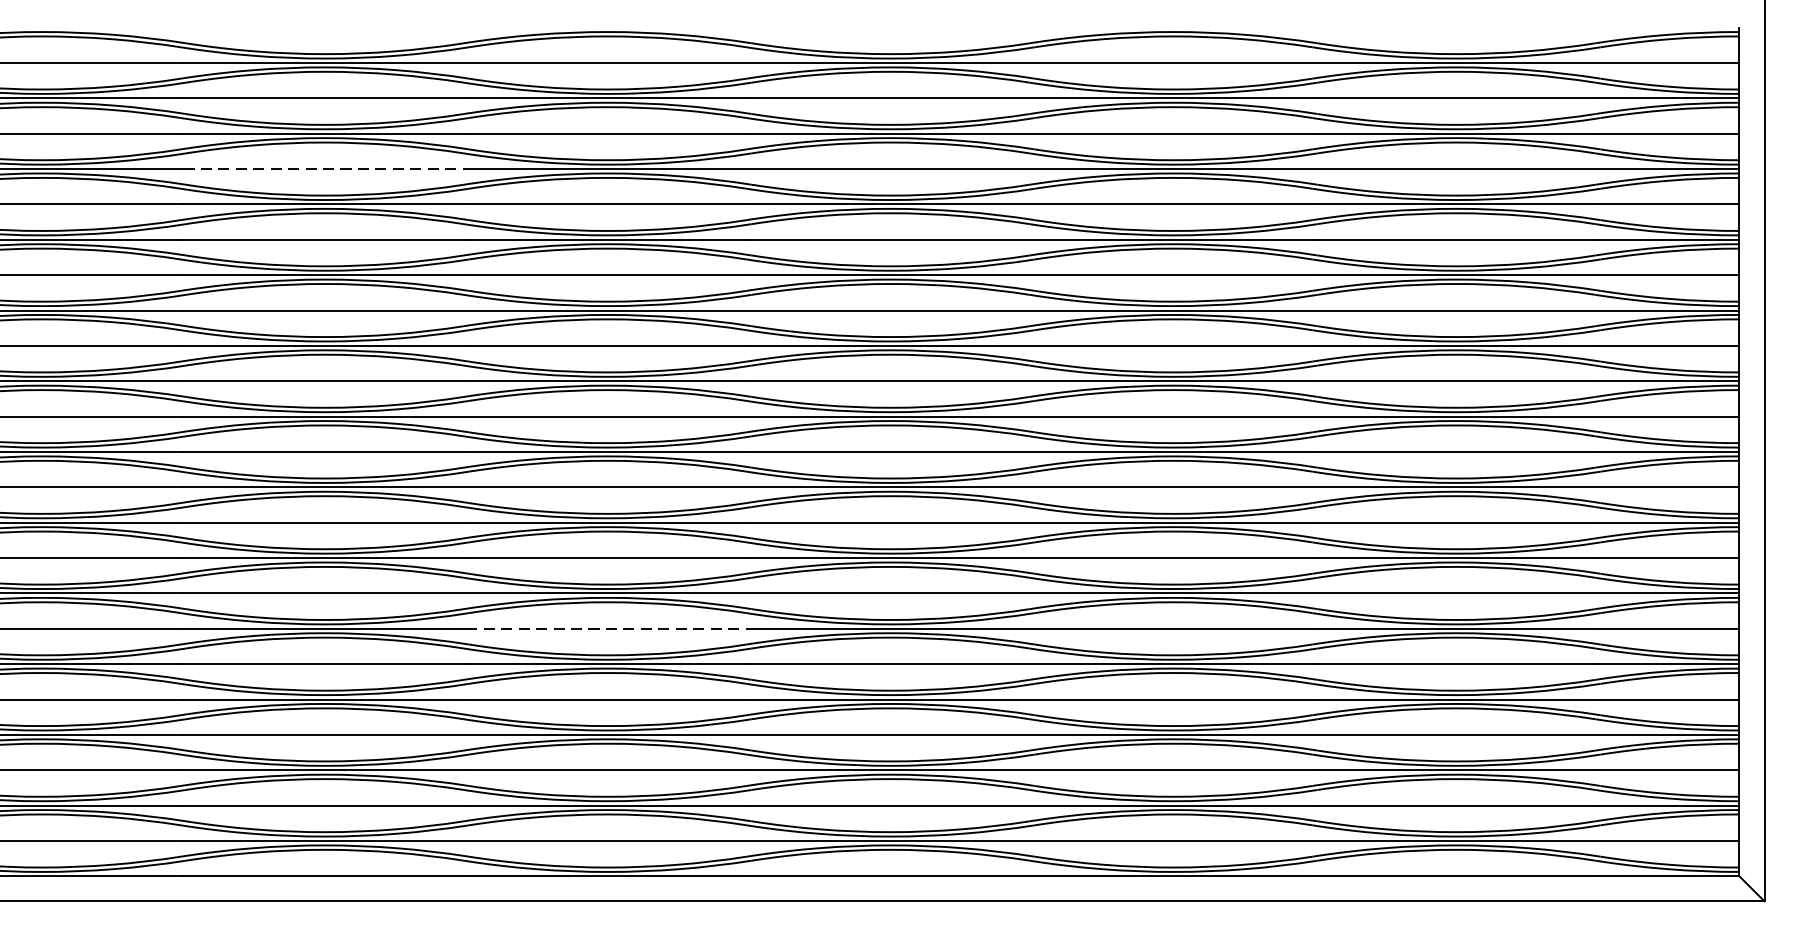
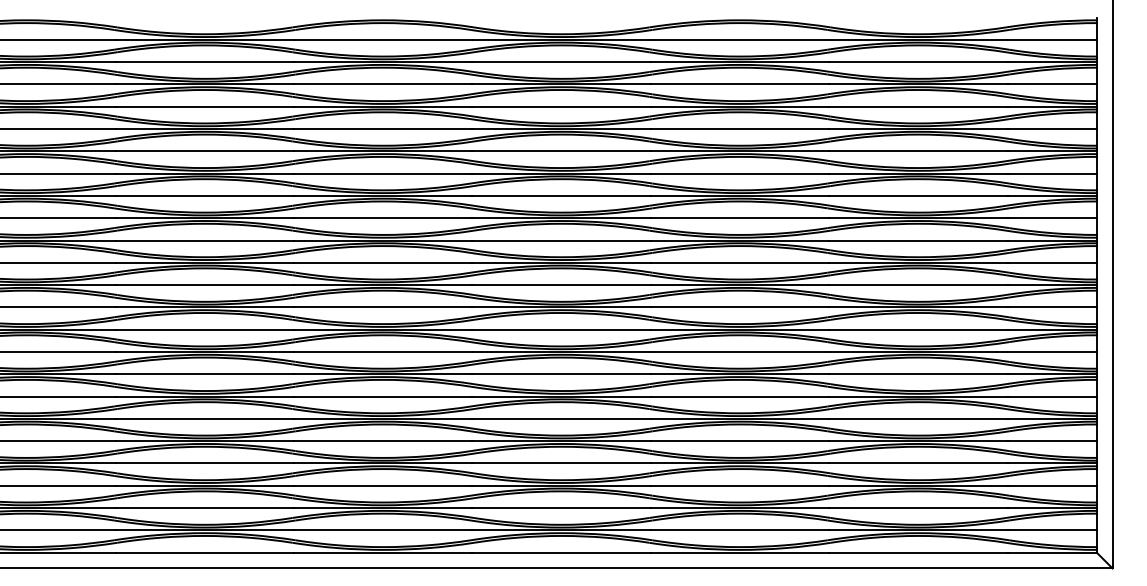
line: (325, 168) -> (205, 106), dashed -> solid
line: (608, 628) -> (383, 396), dashed -> solid

